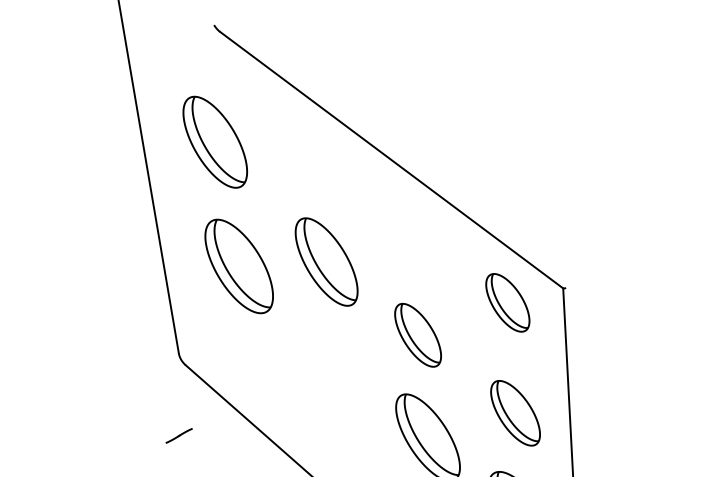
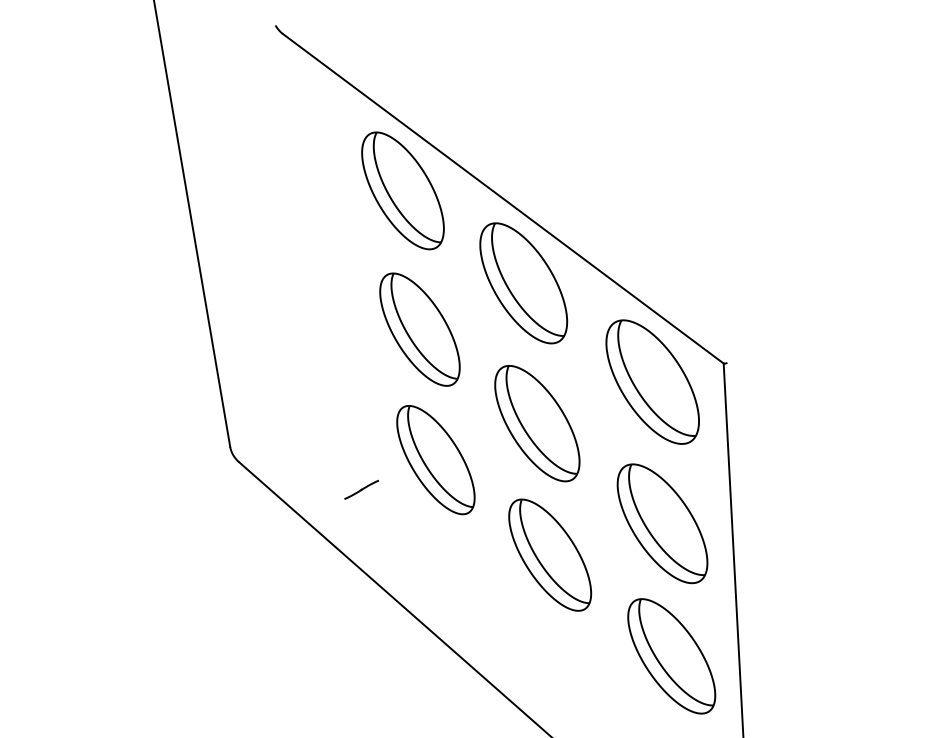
part: (214, 141) -> (402, 190), moved
part: (239, 266) -> (523, 283), moved
part: (507, 302) -> (652, 381), size x1.67
part: (418, 335) -> (537, 423), size x1.43
part: (338, 363) -> (435, 460), added
part: (515, 413) -> (662, 523), size x1.43
line: (179, 435) -> (361, 489), moved

